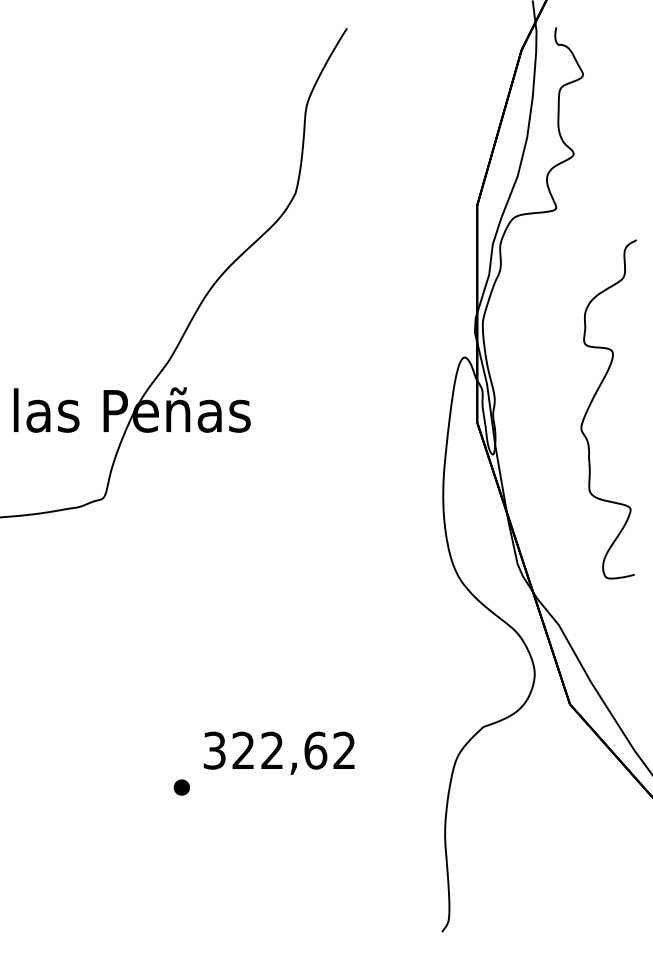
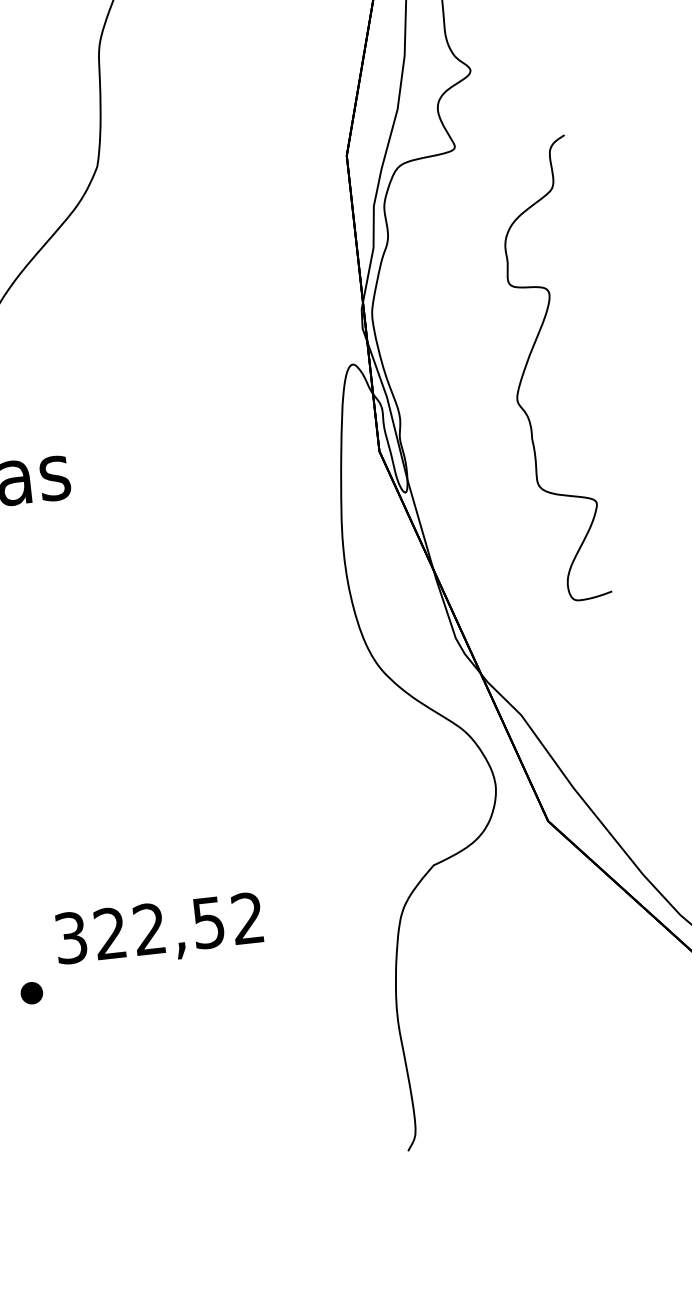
curve: (592, 402) -> (528, 363), moved
text: (315, 750) -> (208, 922), 322,62 -> 322,52

